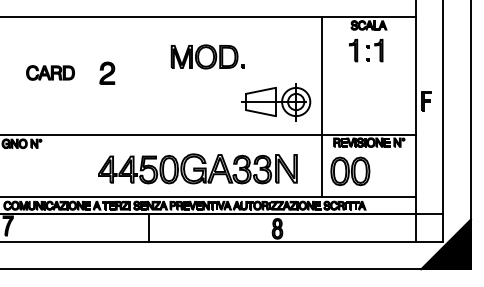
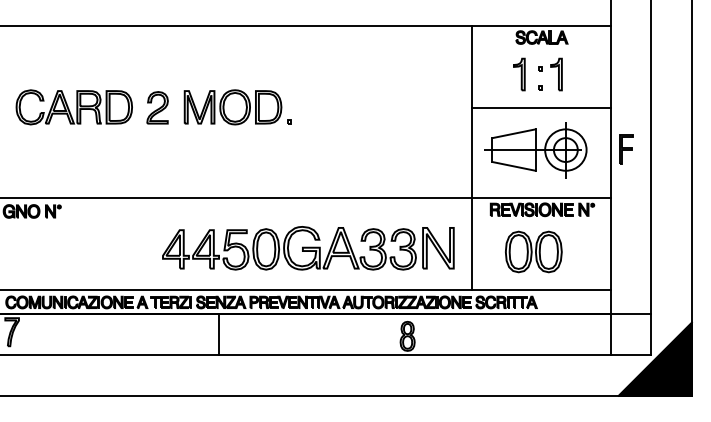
part: (207, 56) -> (237, 106), moved
part: (50, 72) -> (74, 106), size x1.67
line: (368, 73) -> (541, 108), added
part: (276, 102) -> (536, 150), moved
part: (197, 168) -> (307, 247), moved
part: (350, 171) -> (533, 252), moved

